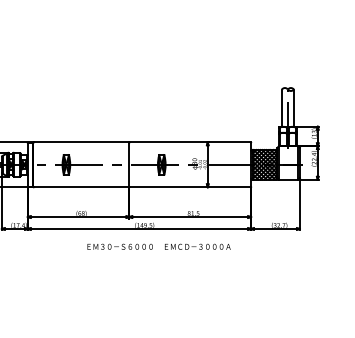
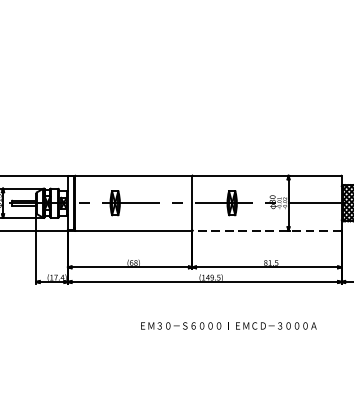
line: (190, 187) -> (267, 231), solid -> dashed
text: (158, 246) -> (228, 325), moved

